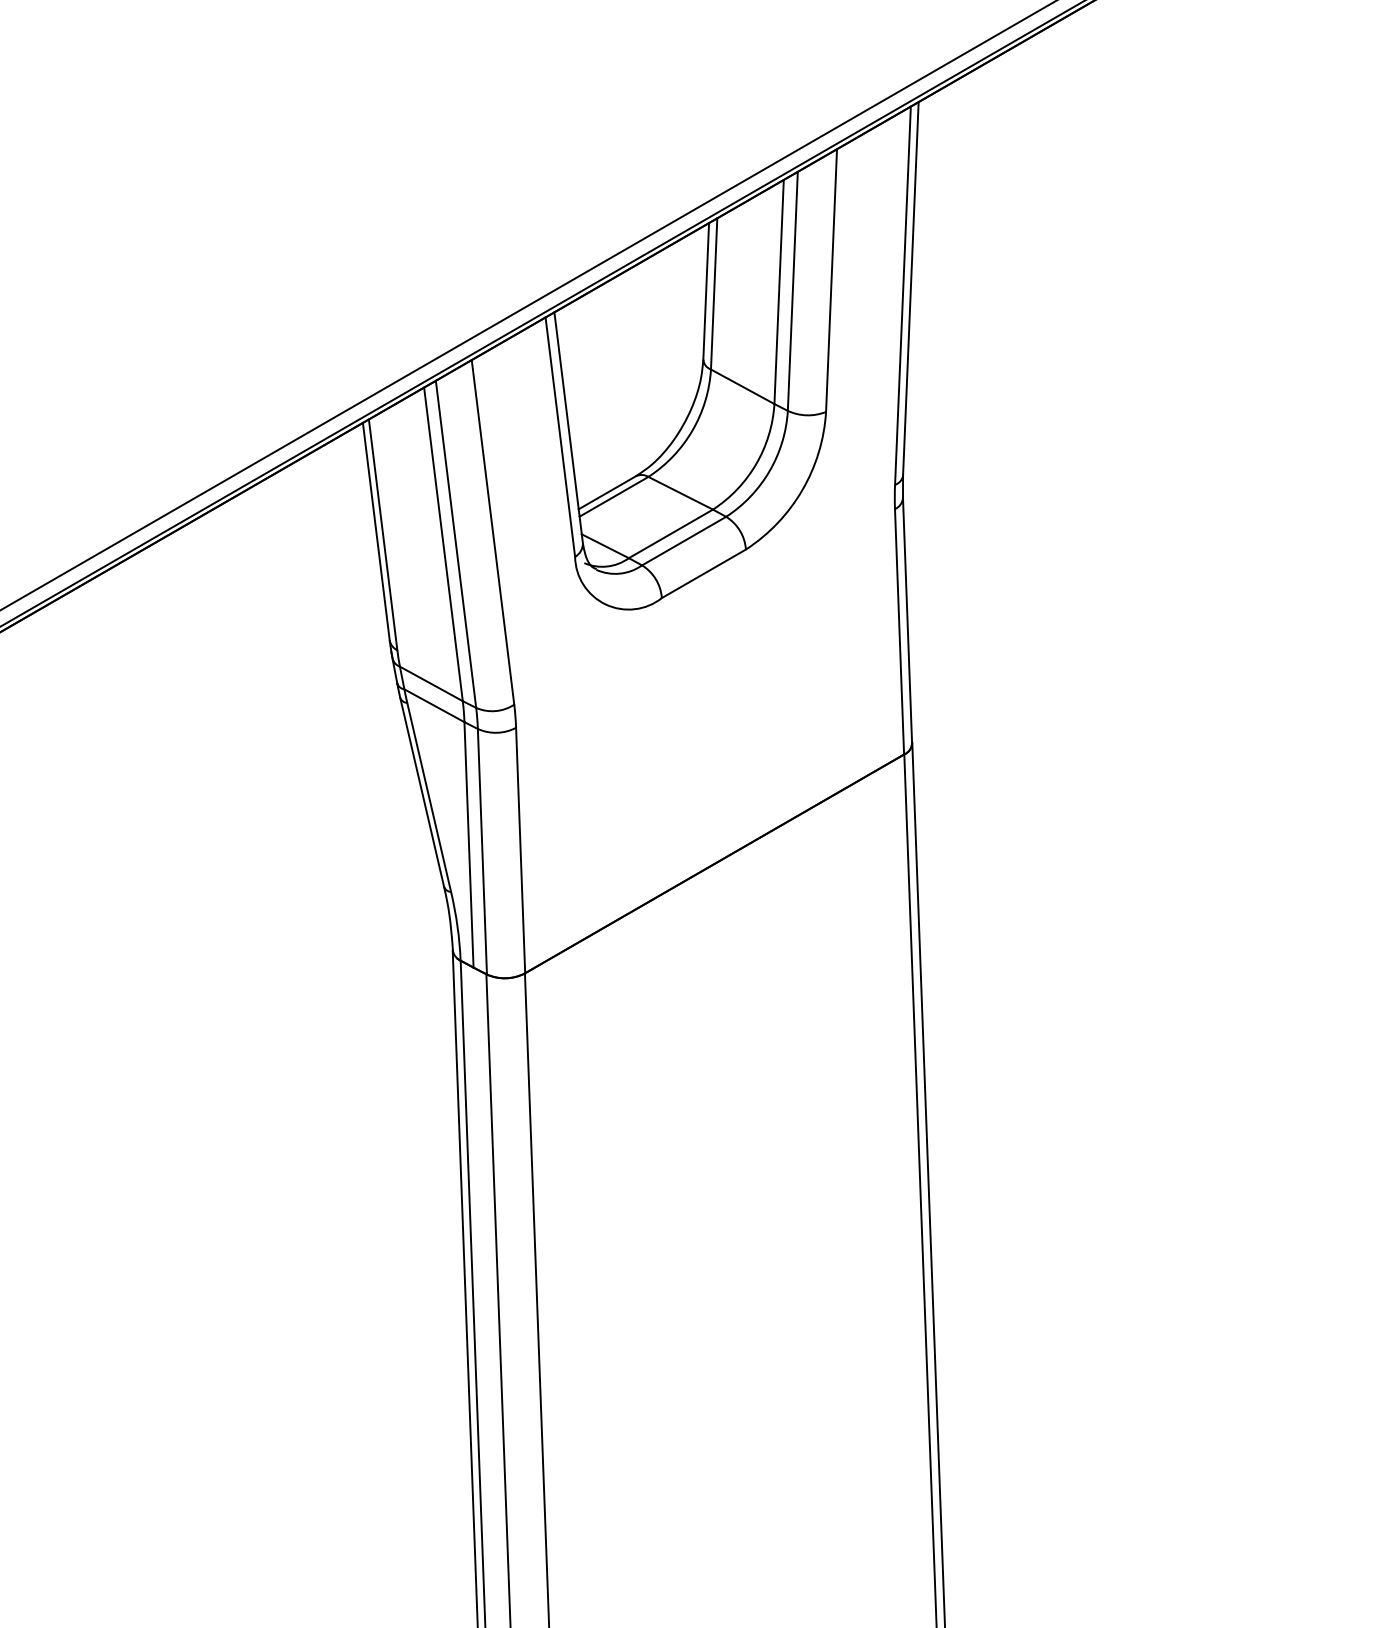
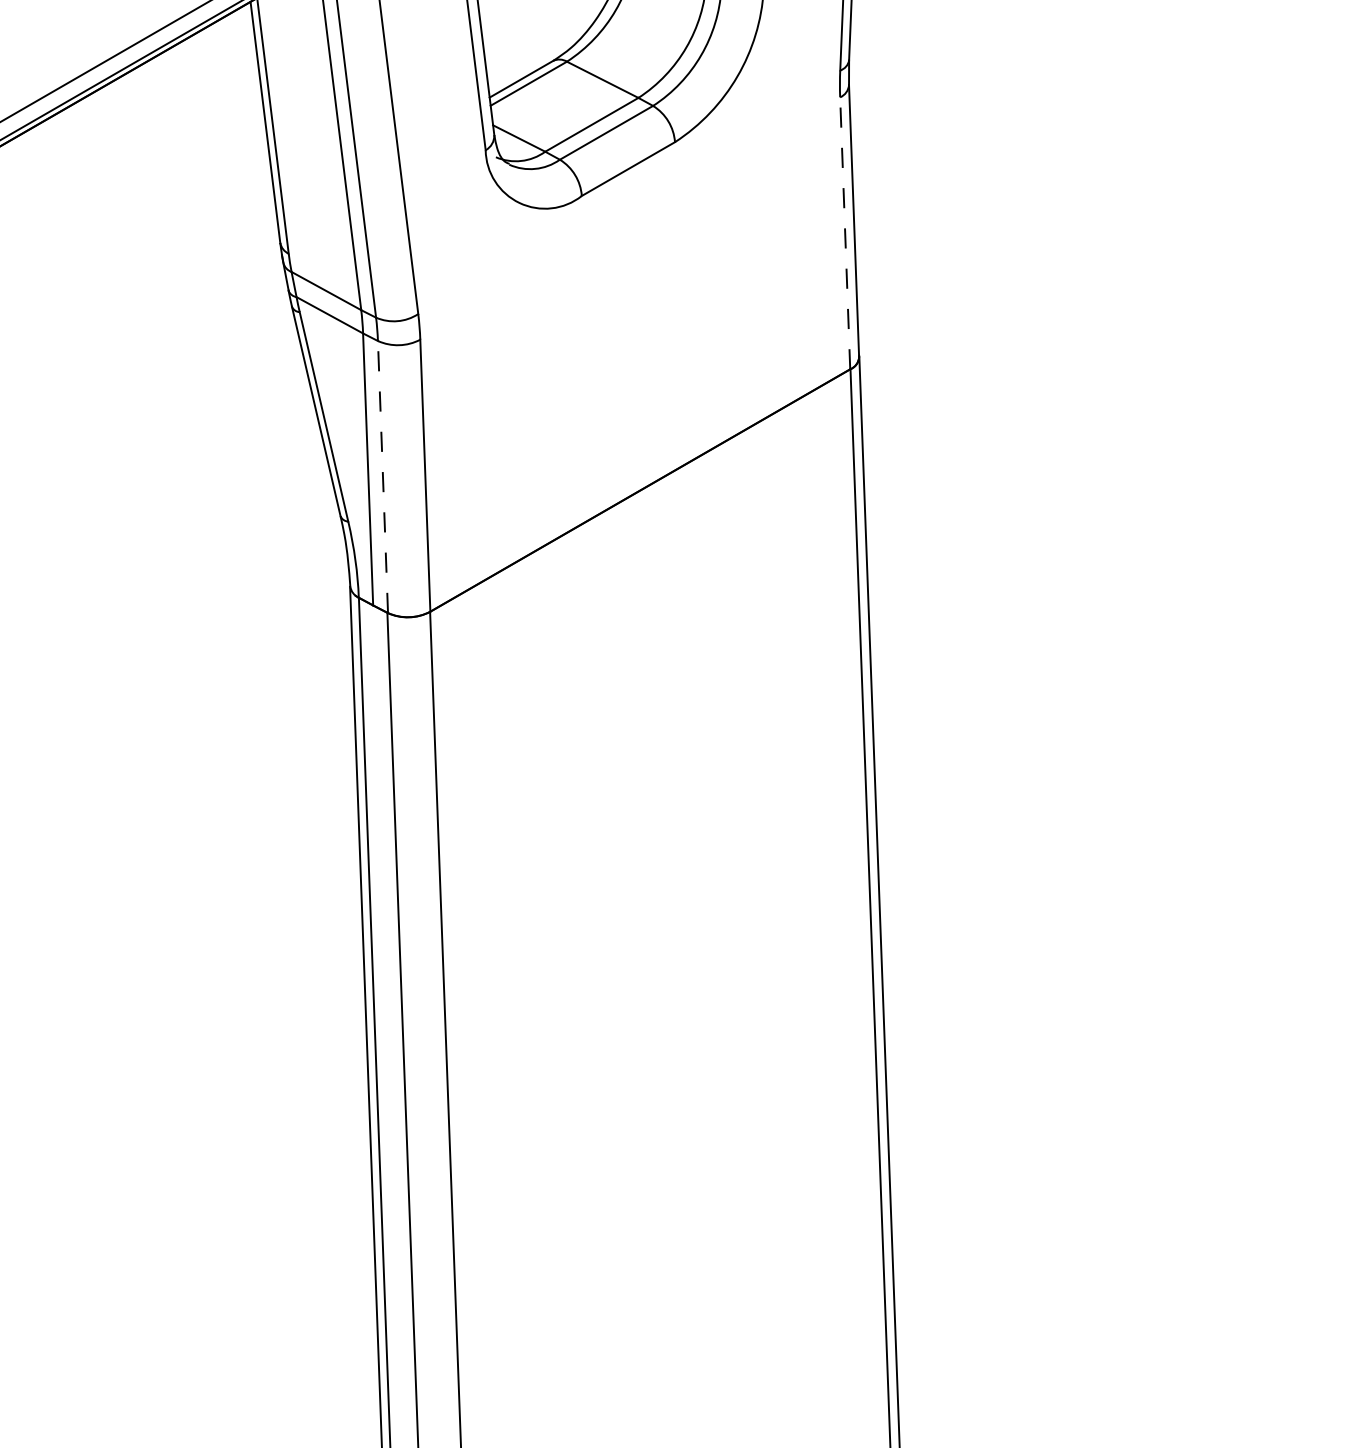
line: (899, 631) -> (845, 232), solid -> dashed
line: (482, 851) -> (383, 476), solid -> dashed

